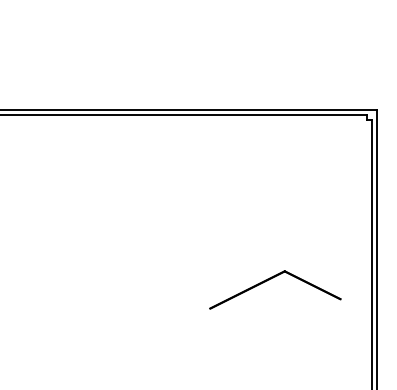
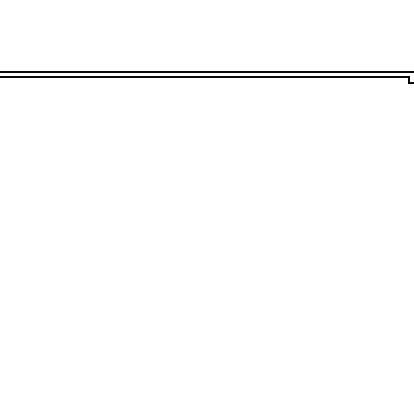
part: (271, 279) -> (309, 249), removed

